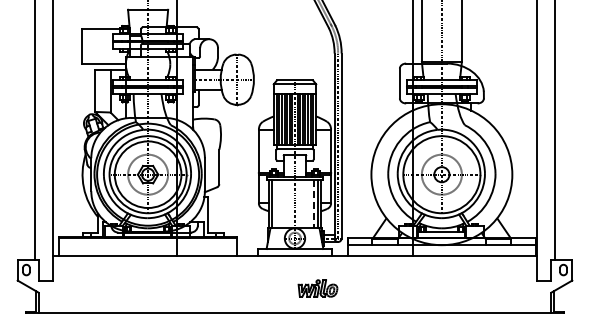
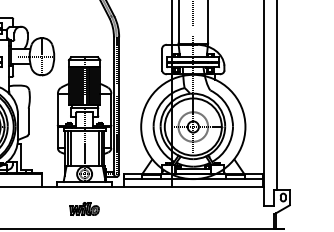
line: (276, 203) -> (70, 148), added
line: (313, 204) -> (98, 149), dashed -> solid
part: (317, 288) -> (84, 208), moved

